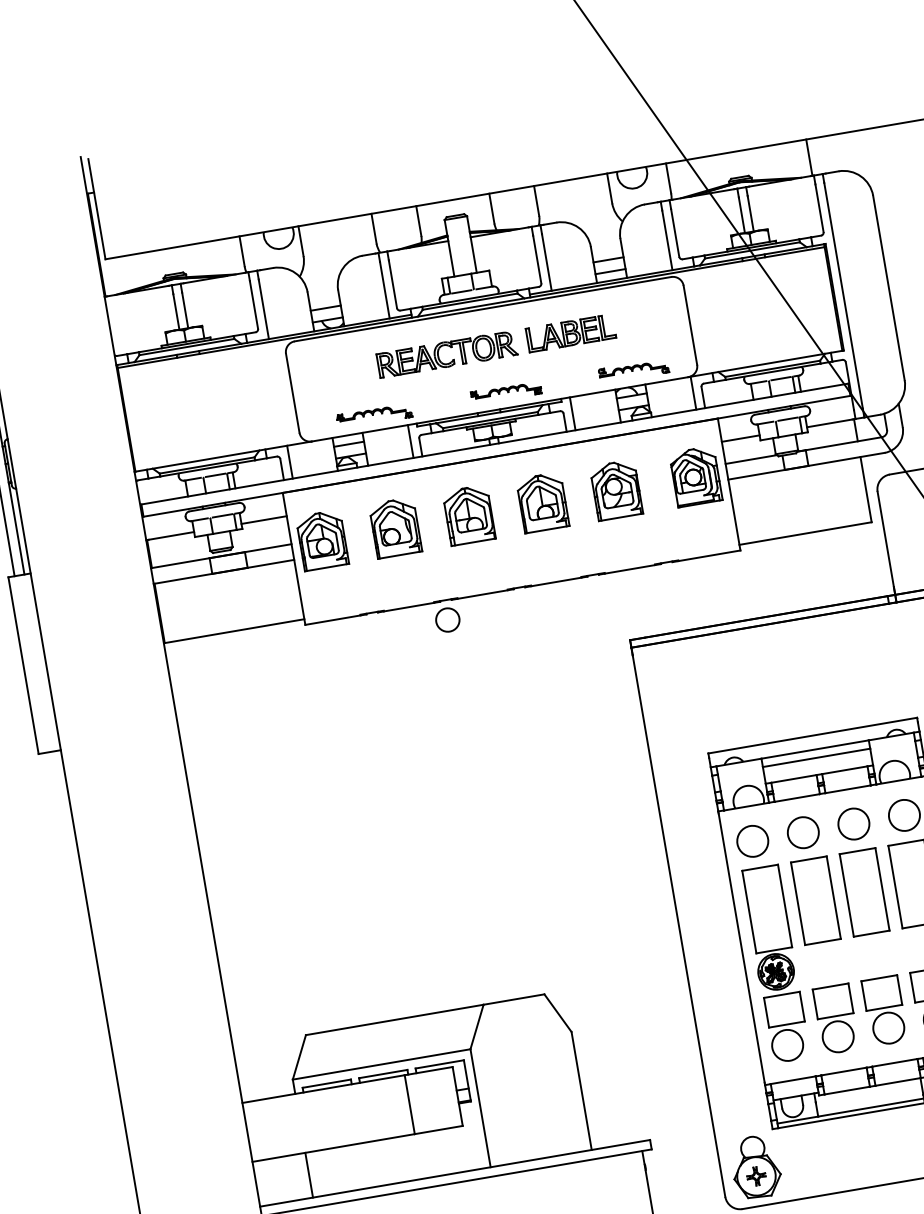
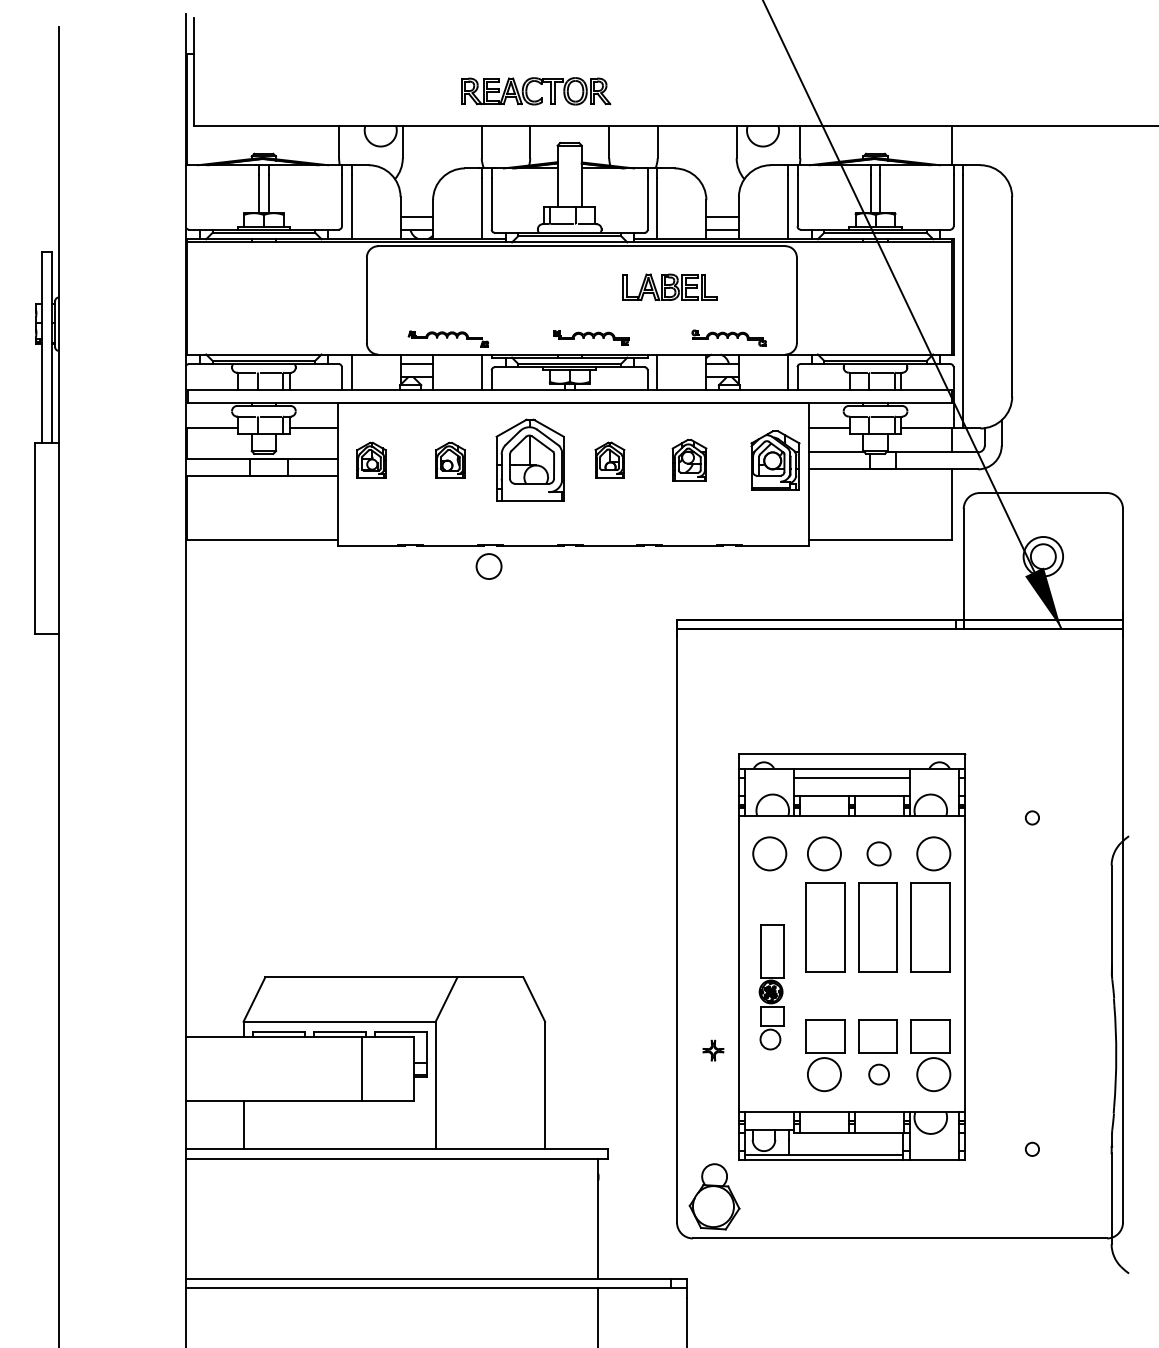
part: (453, 359) -> (541, 97), moved
part: (616, 490) -> (689, 460), size x0.7
part: (542, 502) -> (609, 459), size x0.6
part: (469, 514) -> (530, 459), size x1.4
part: (395, 528) -> (450, 460), size x0.6
part: (322, 540) -> (371, 460), size x0.6
circle: (853, 823) -> (878, 853), size x0.7
part: (775, 963) -> (771, 986), size x0.6
circle: (888, 1028) -> (878, 1074), size x0.6
part: (756, 1176) -> (713, 1050), moved

